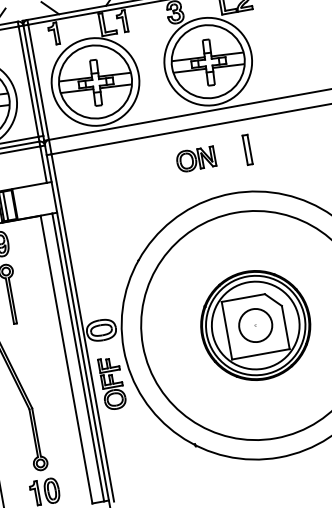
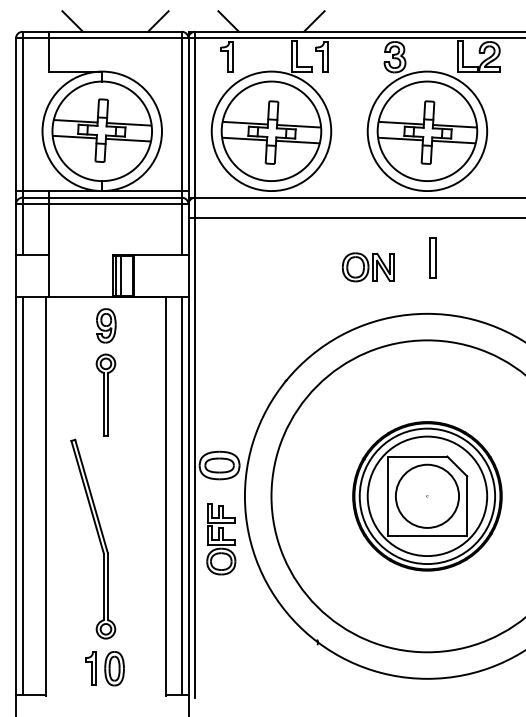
part: (247, 149) -> (432, 257), moved
part: (195, 159) -> (367, 267), moved
circle: (255, 324) -> (427, 495), size x1.4

